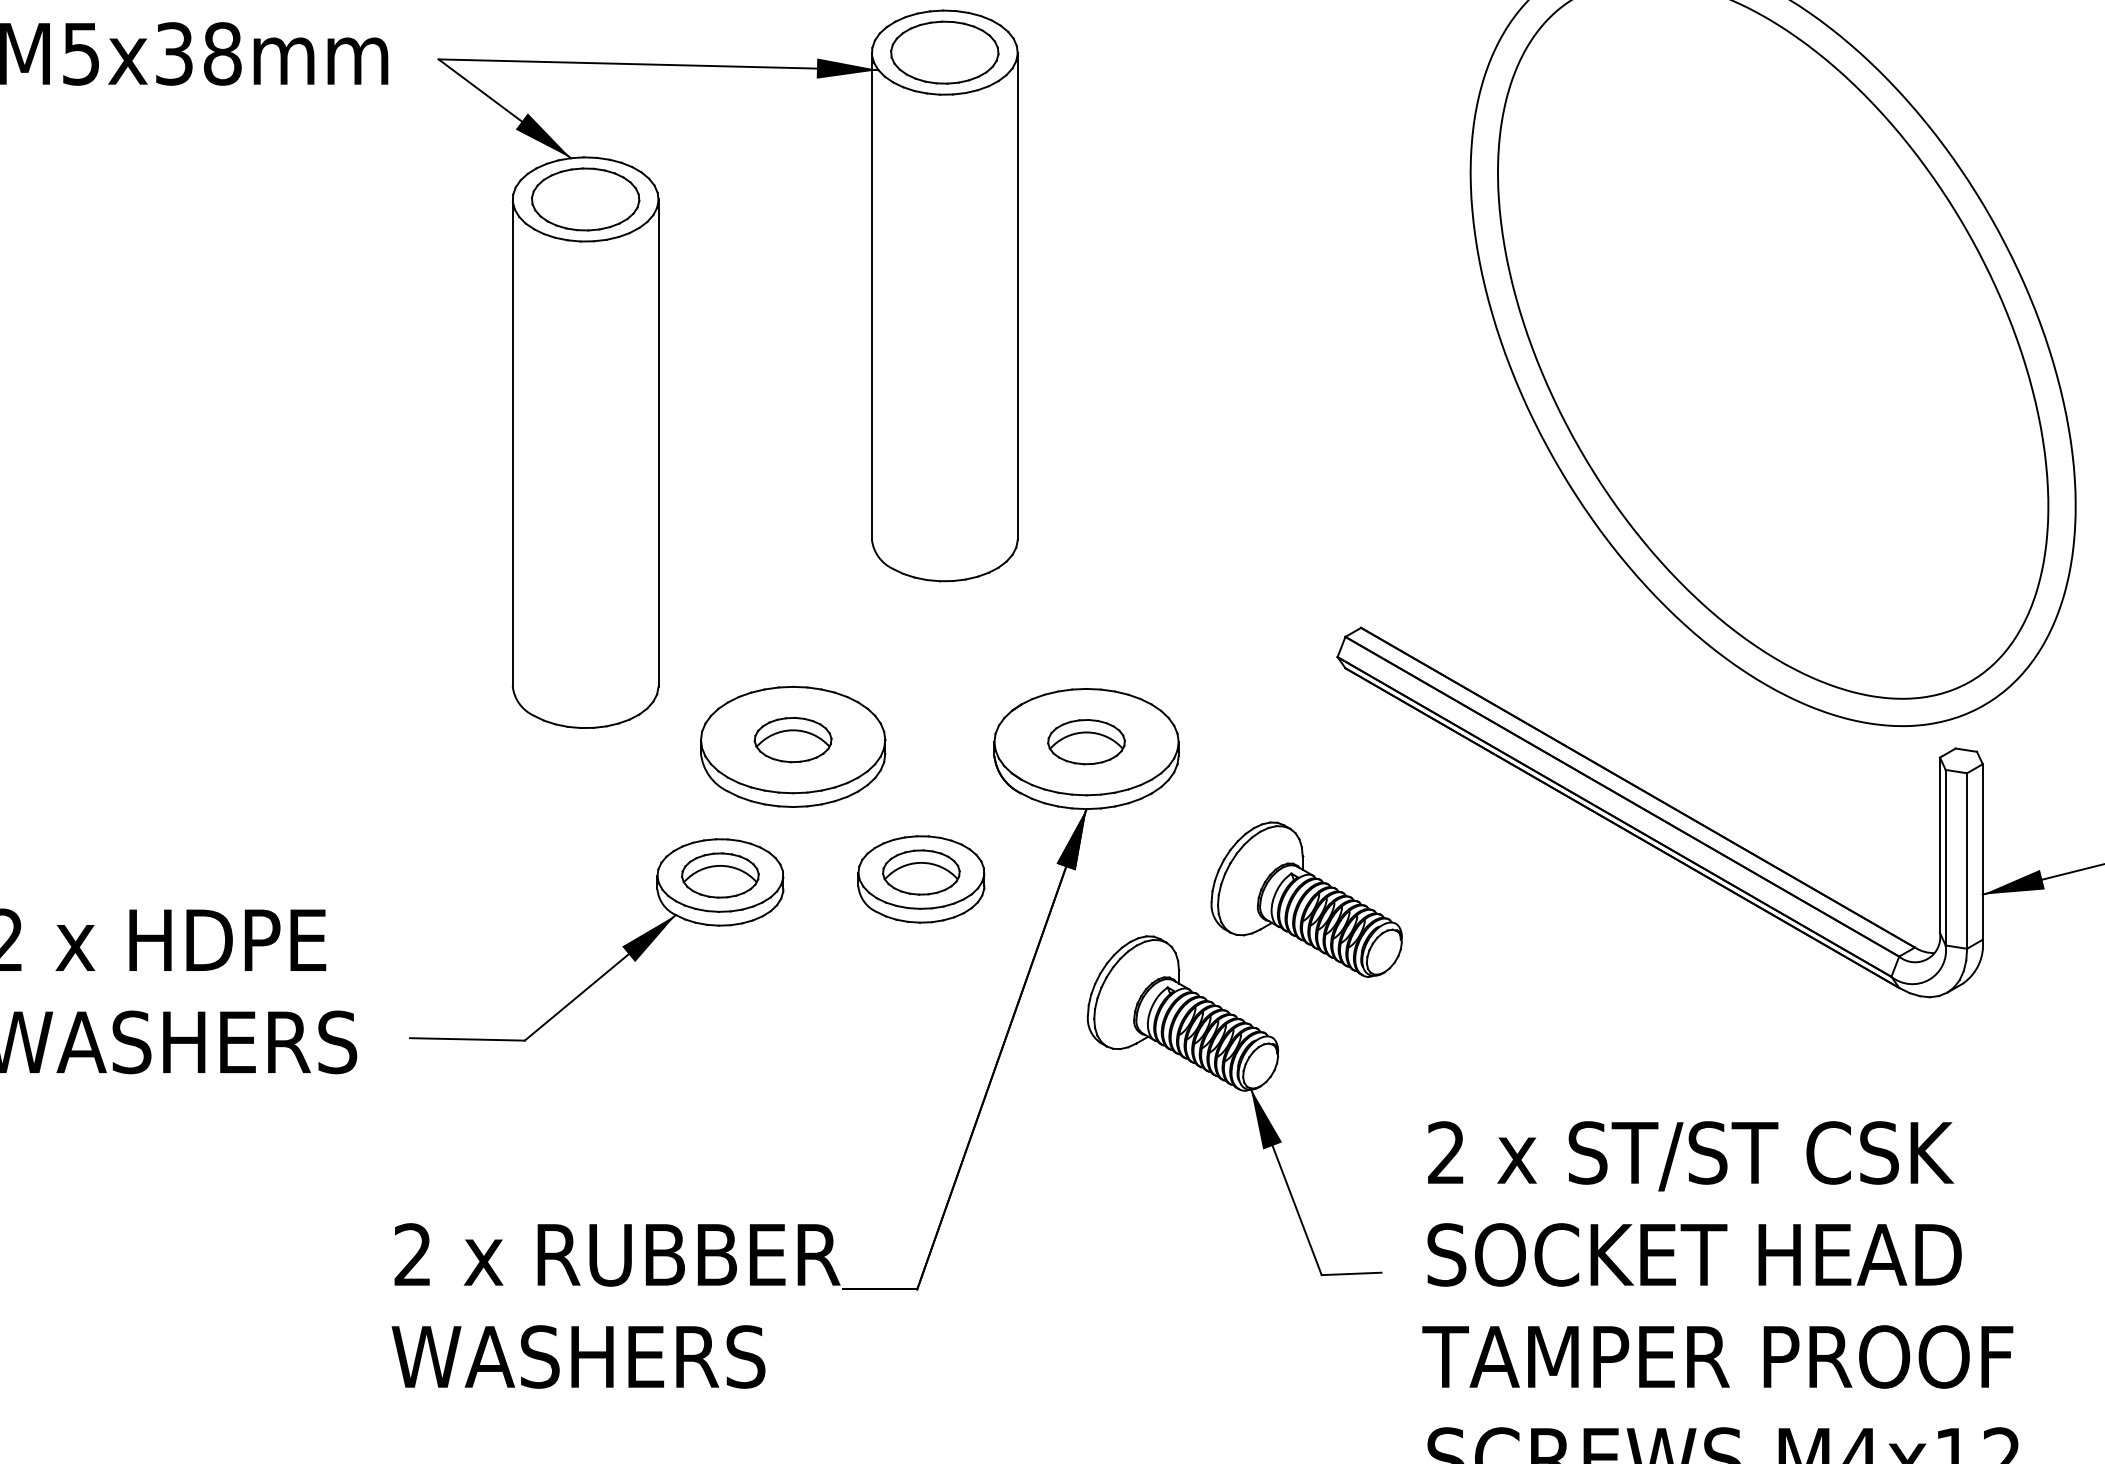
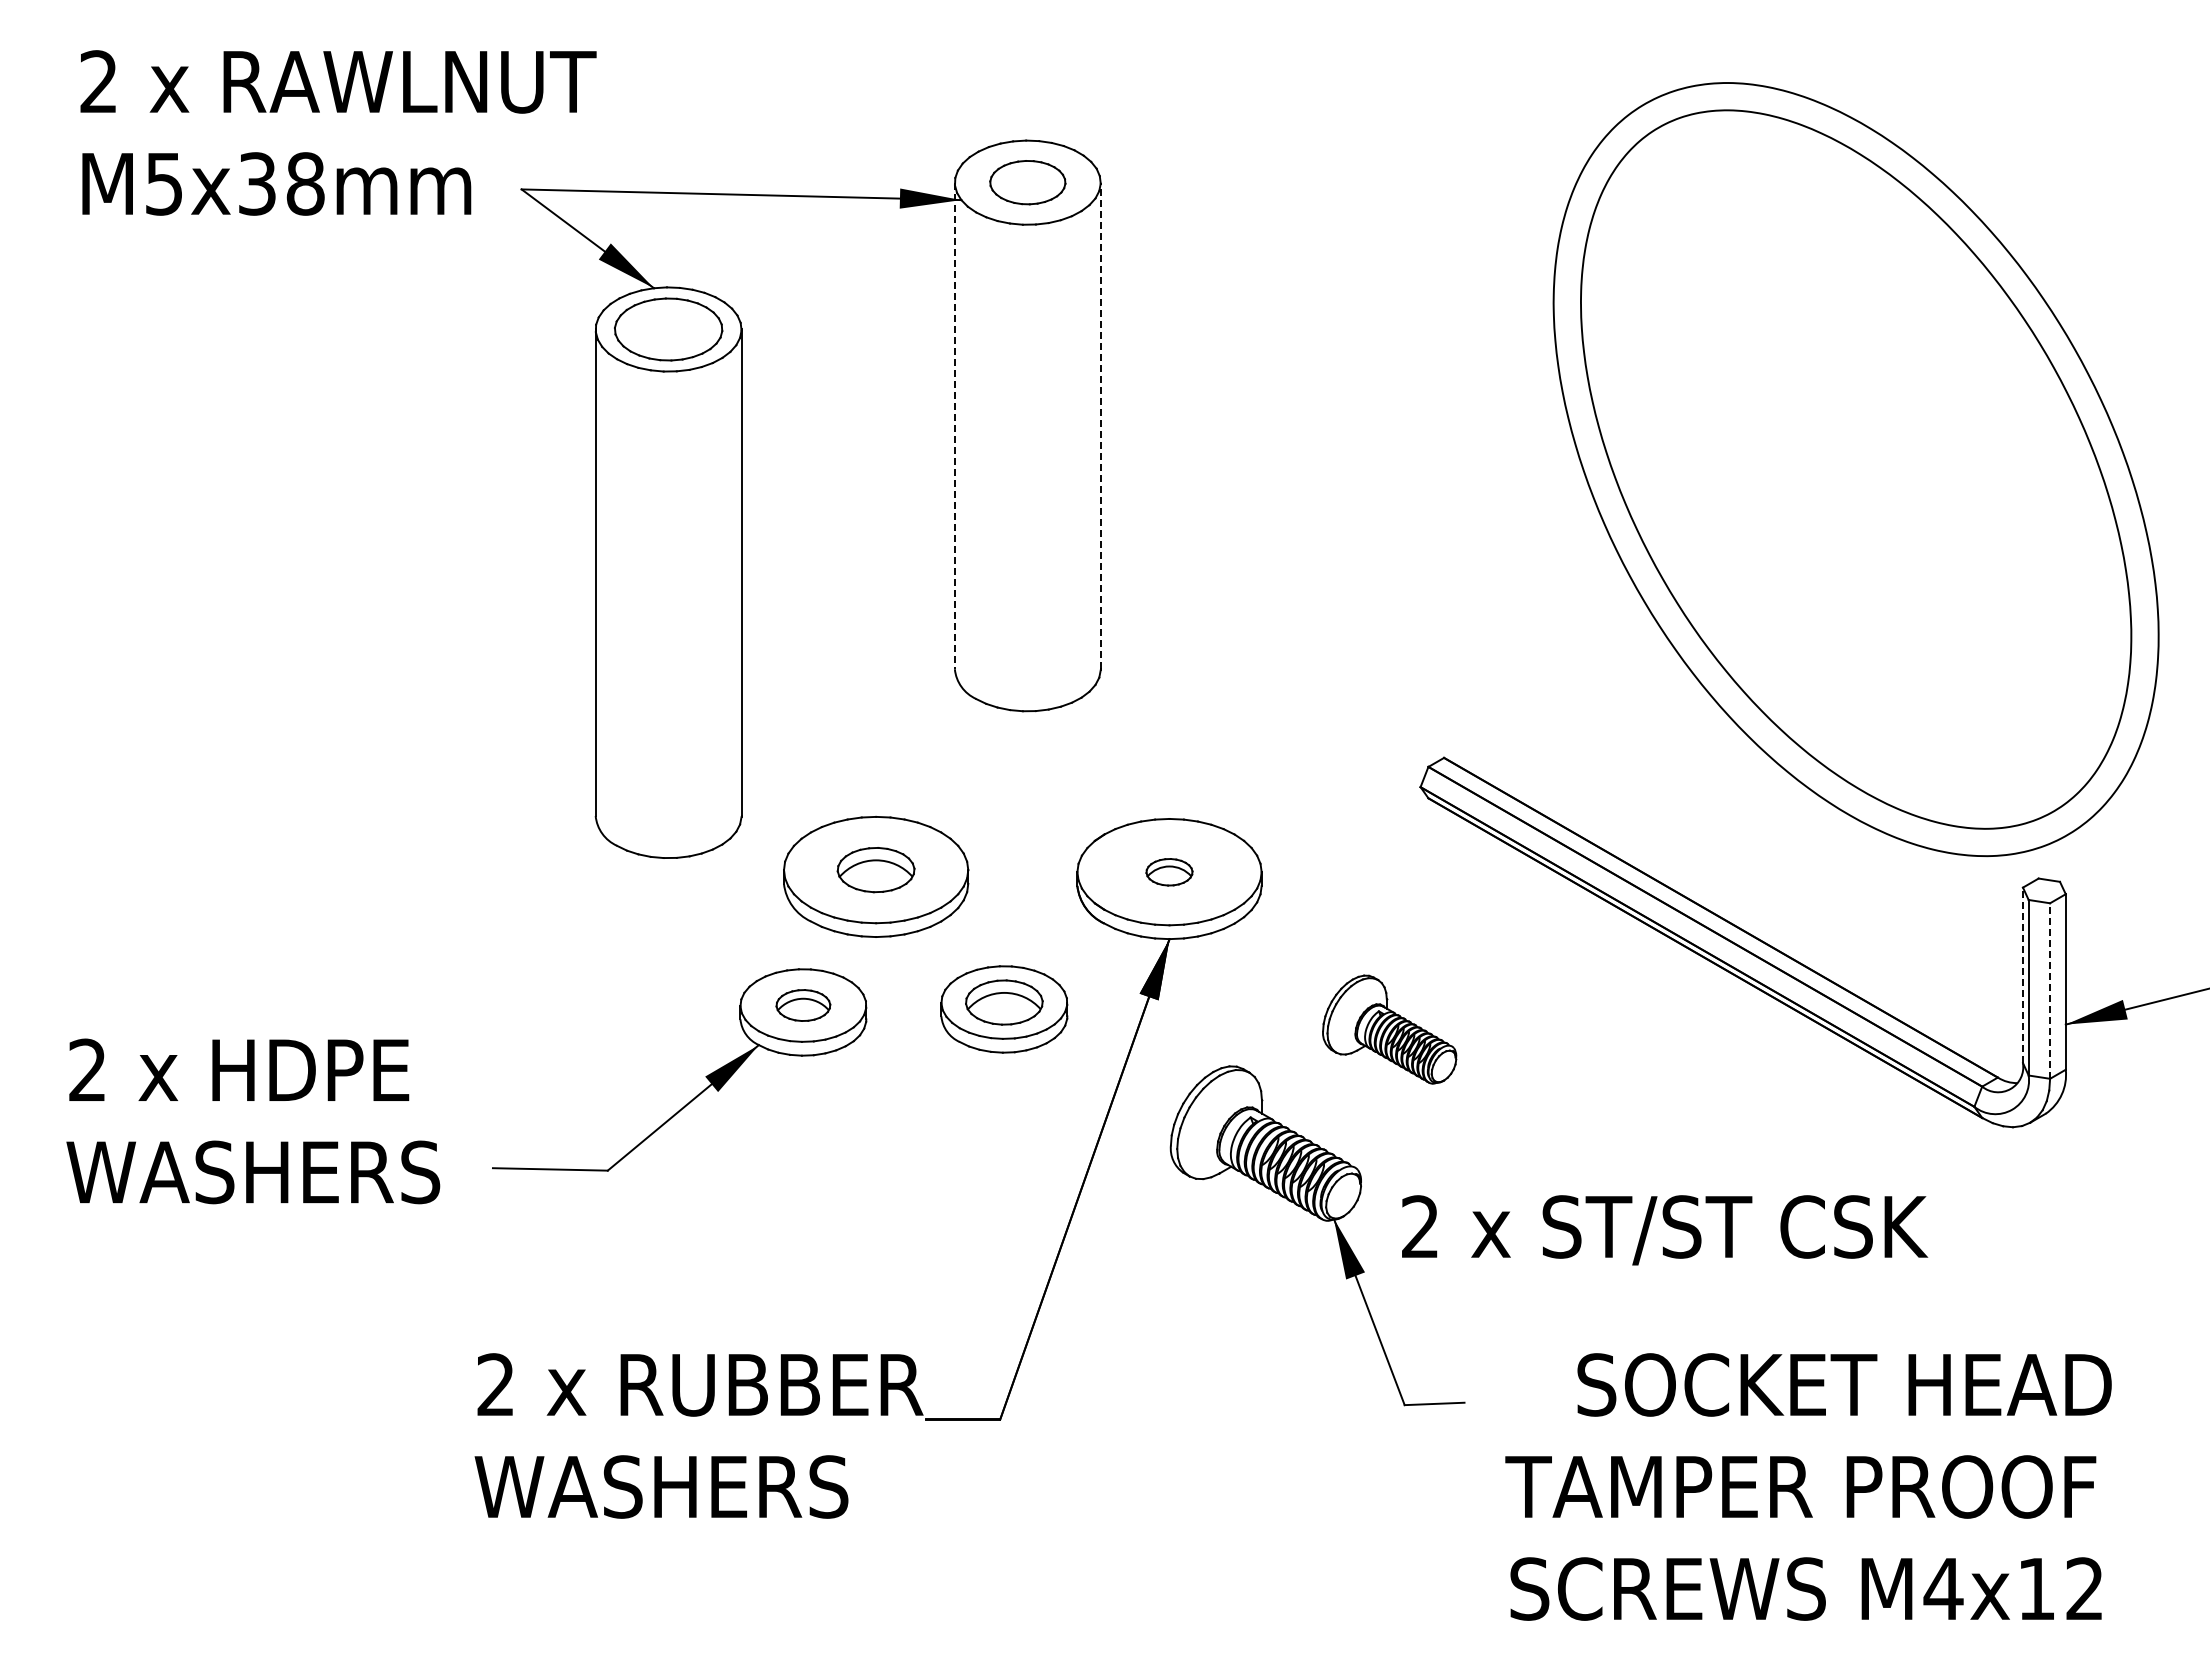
part: (944, 52) -> (1027, 182), size x0.7
line: (1017, 295) -> (1100, 425), solid -> dashed
line: (871, 296) -> (954, 426), solid -> dashed
part: (1086, 742) -> (1169, 872), size x0.6
line: (1939, 845) -> (2022, 975), solid -> dashed
line: (1967, 861) -> (2050, 991), solid -> dashed
part: (720, 875) -> (803, 1005), size x0.7
part: (1306, 899) -> (1389, 1029), size x0.7
text: (1691, 1156) -> (1665, 1230), moved
text: (1694, 1254) -> (1844, 1384), moved

